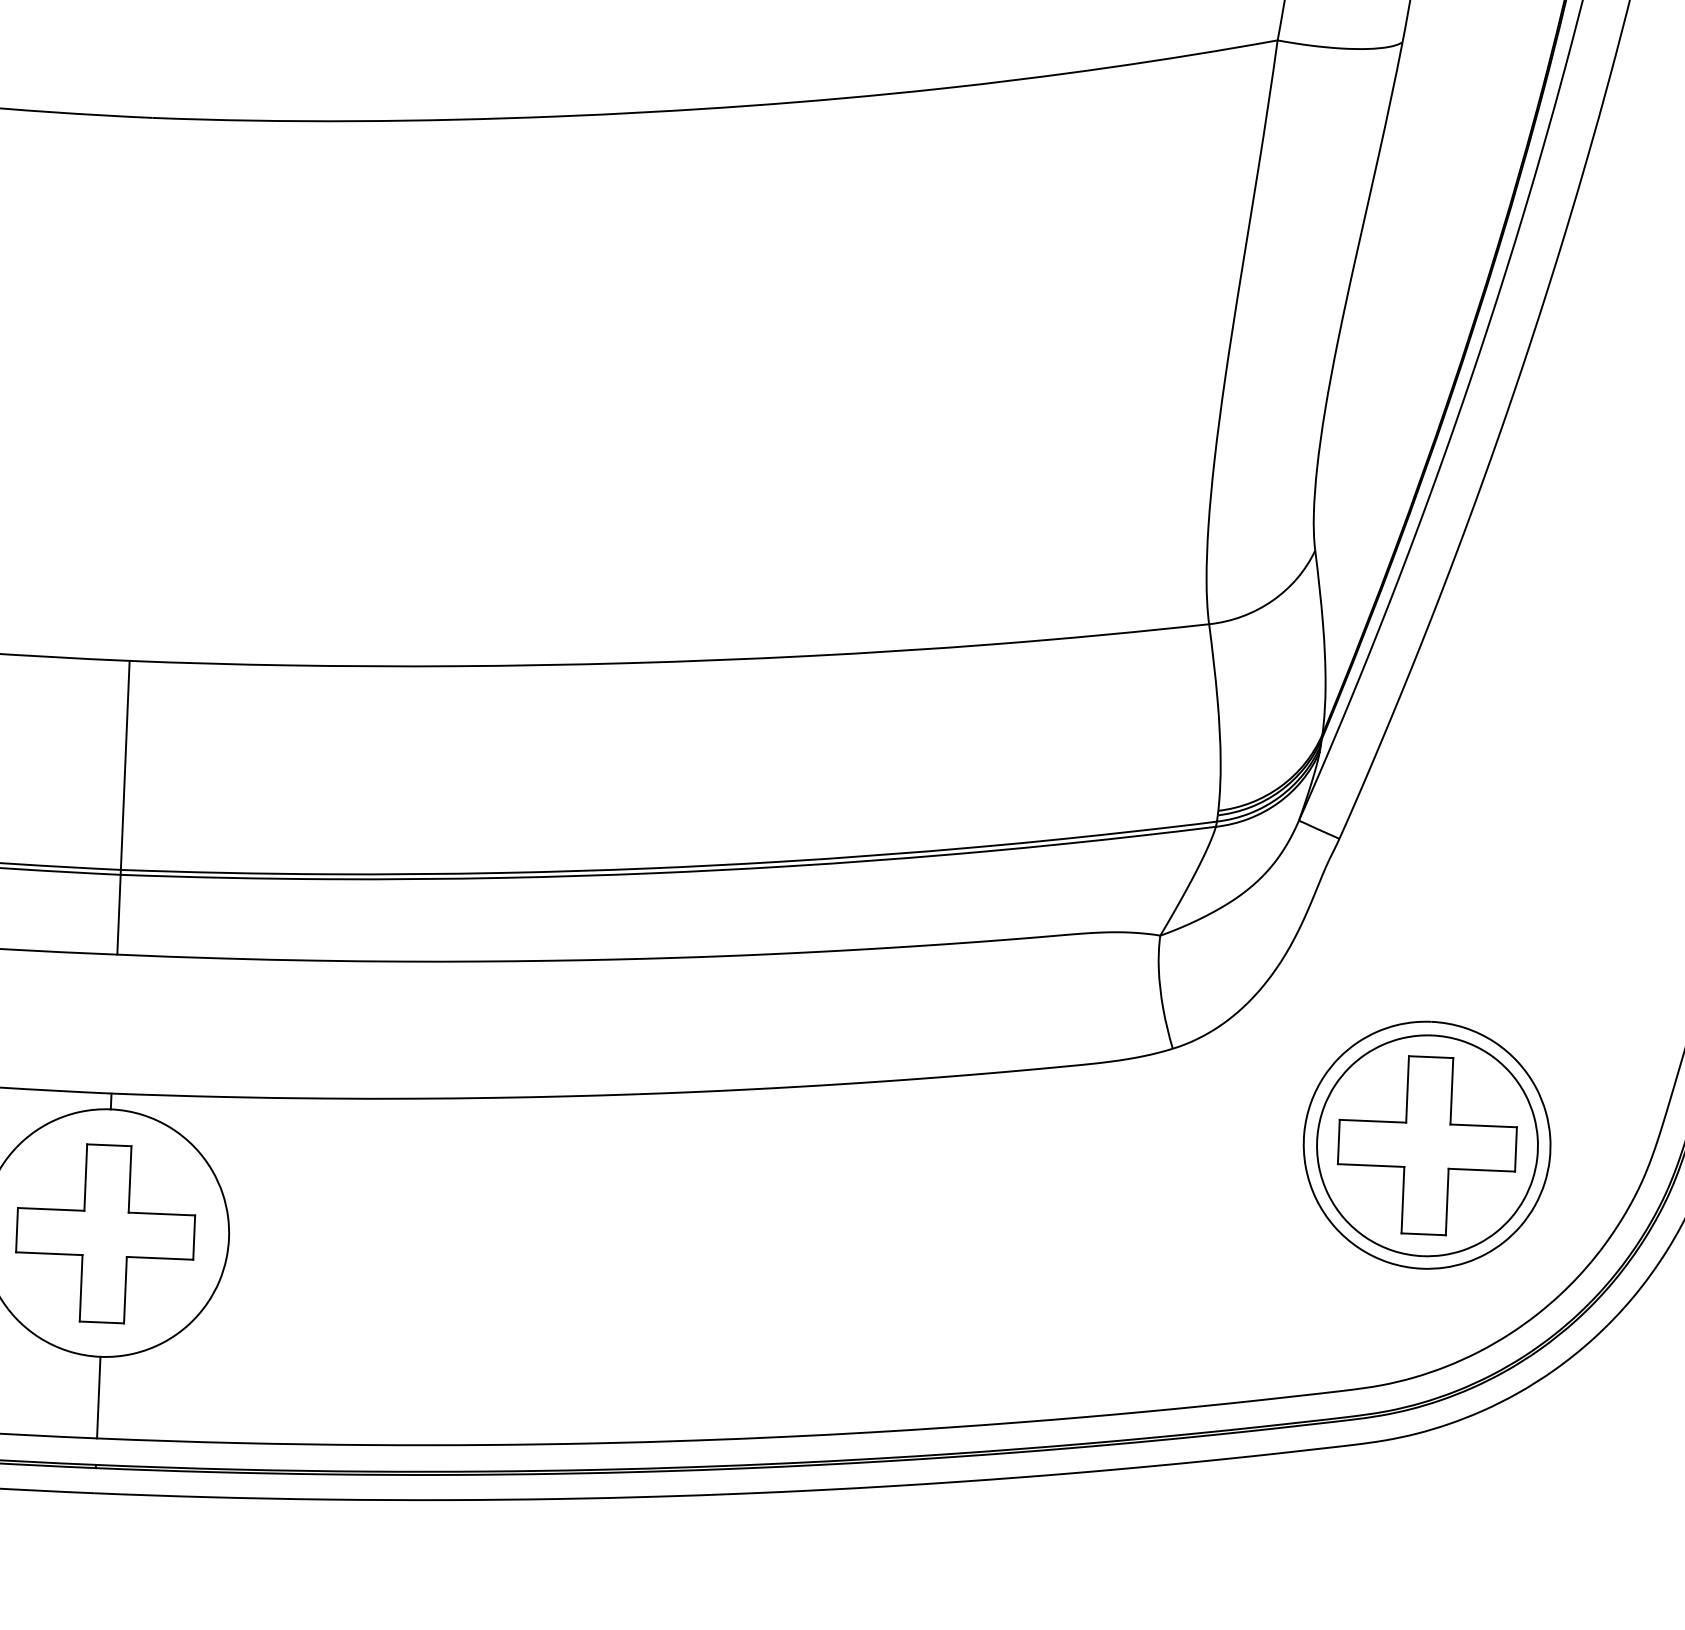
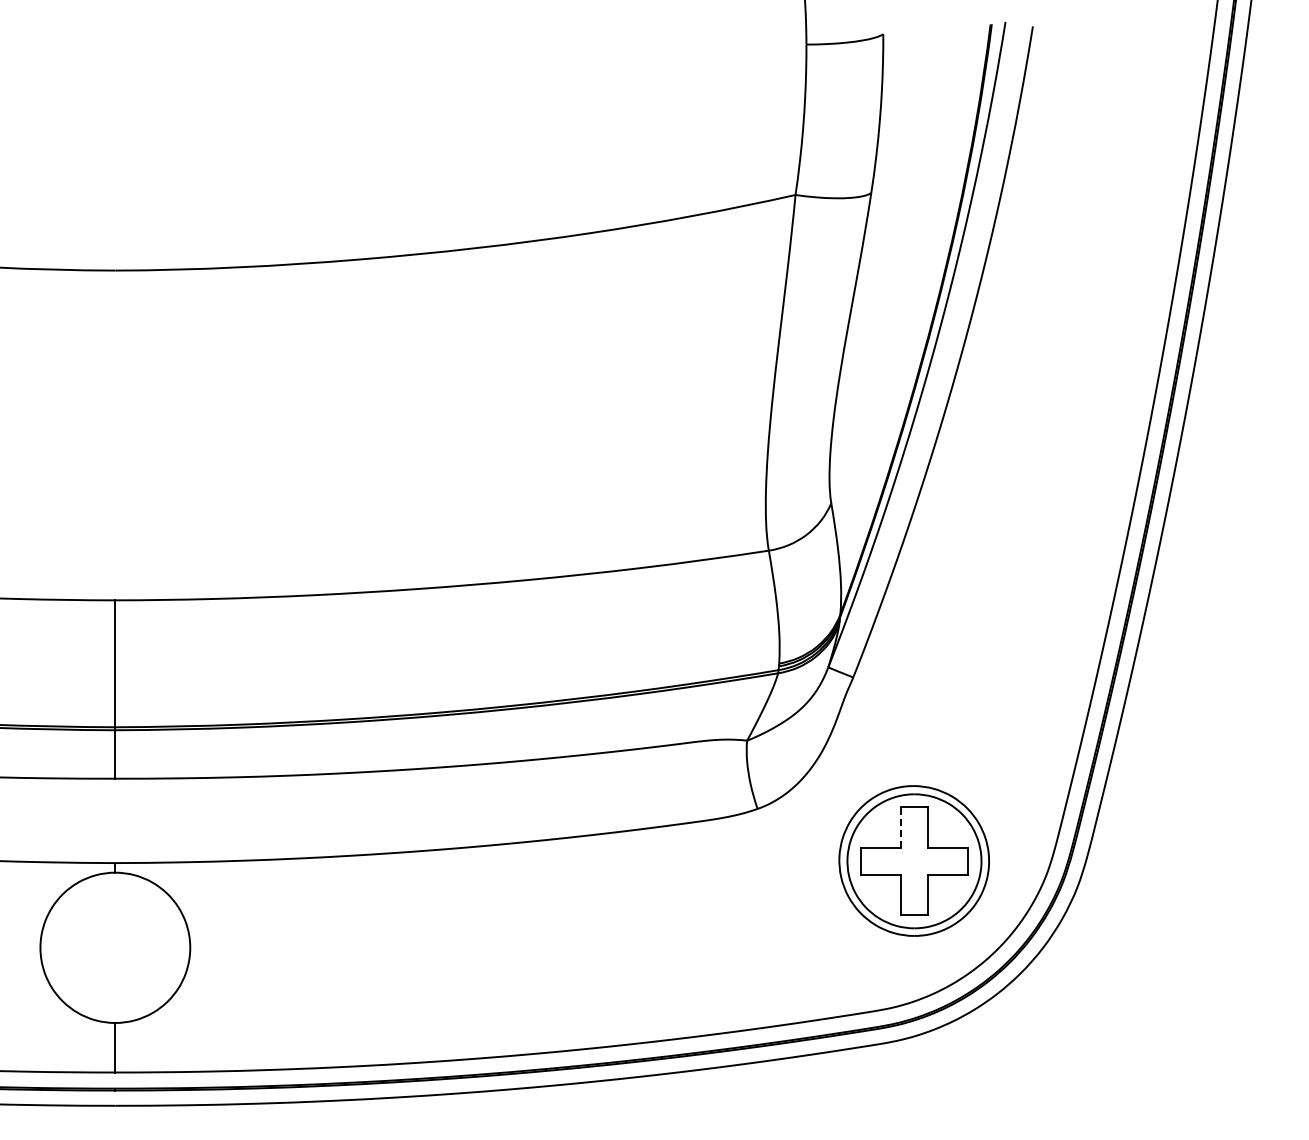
line: (1406, 1089) -> (900, 827), solid -> dashed
part: (105, 1234) -> (115, 948), removed

